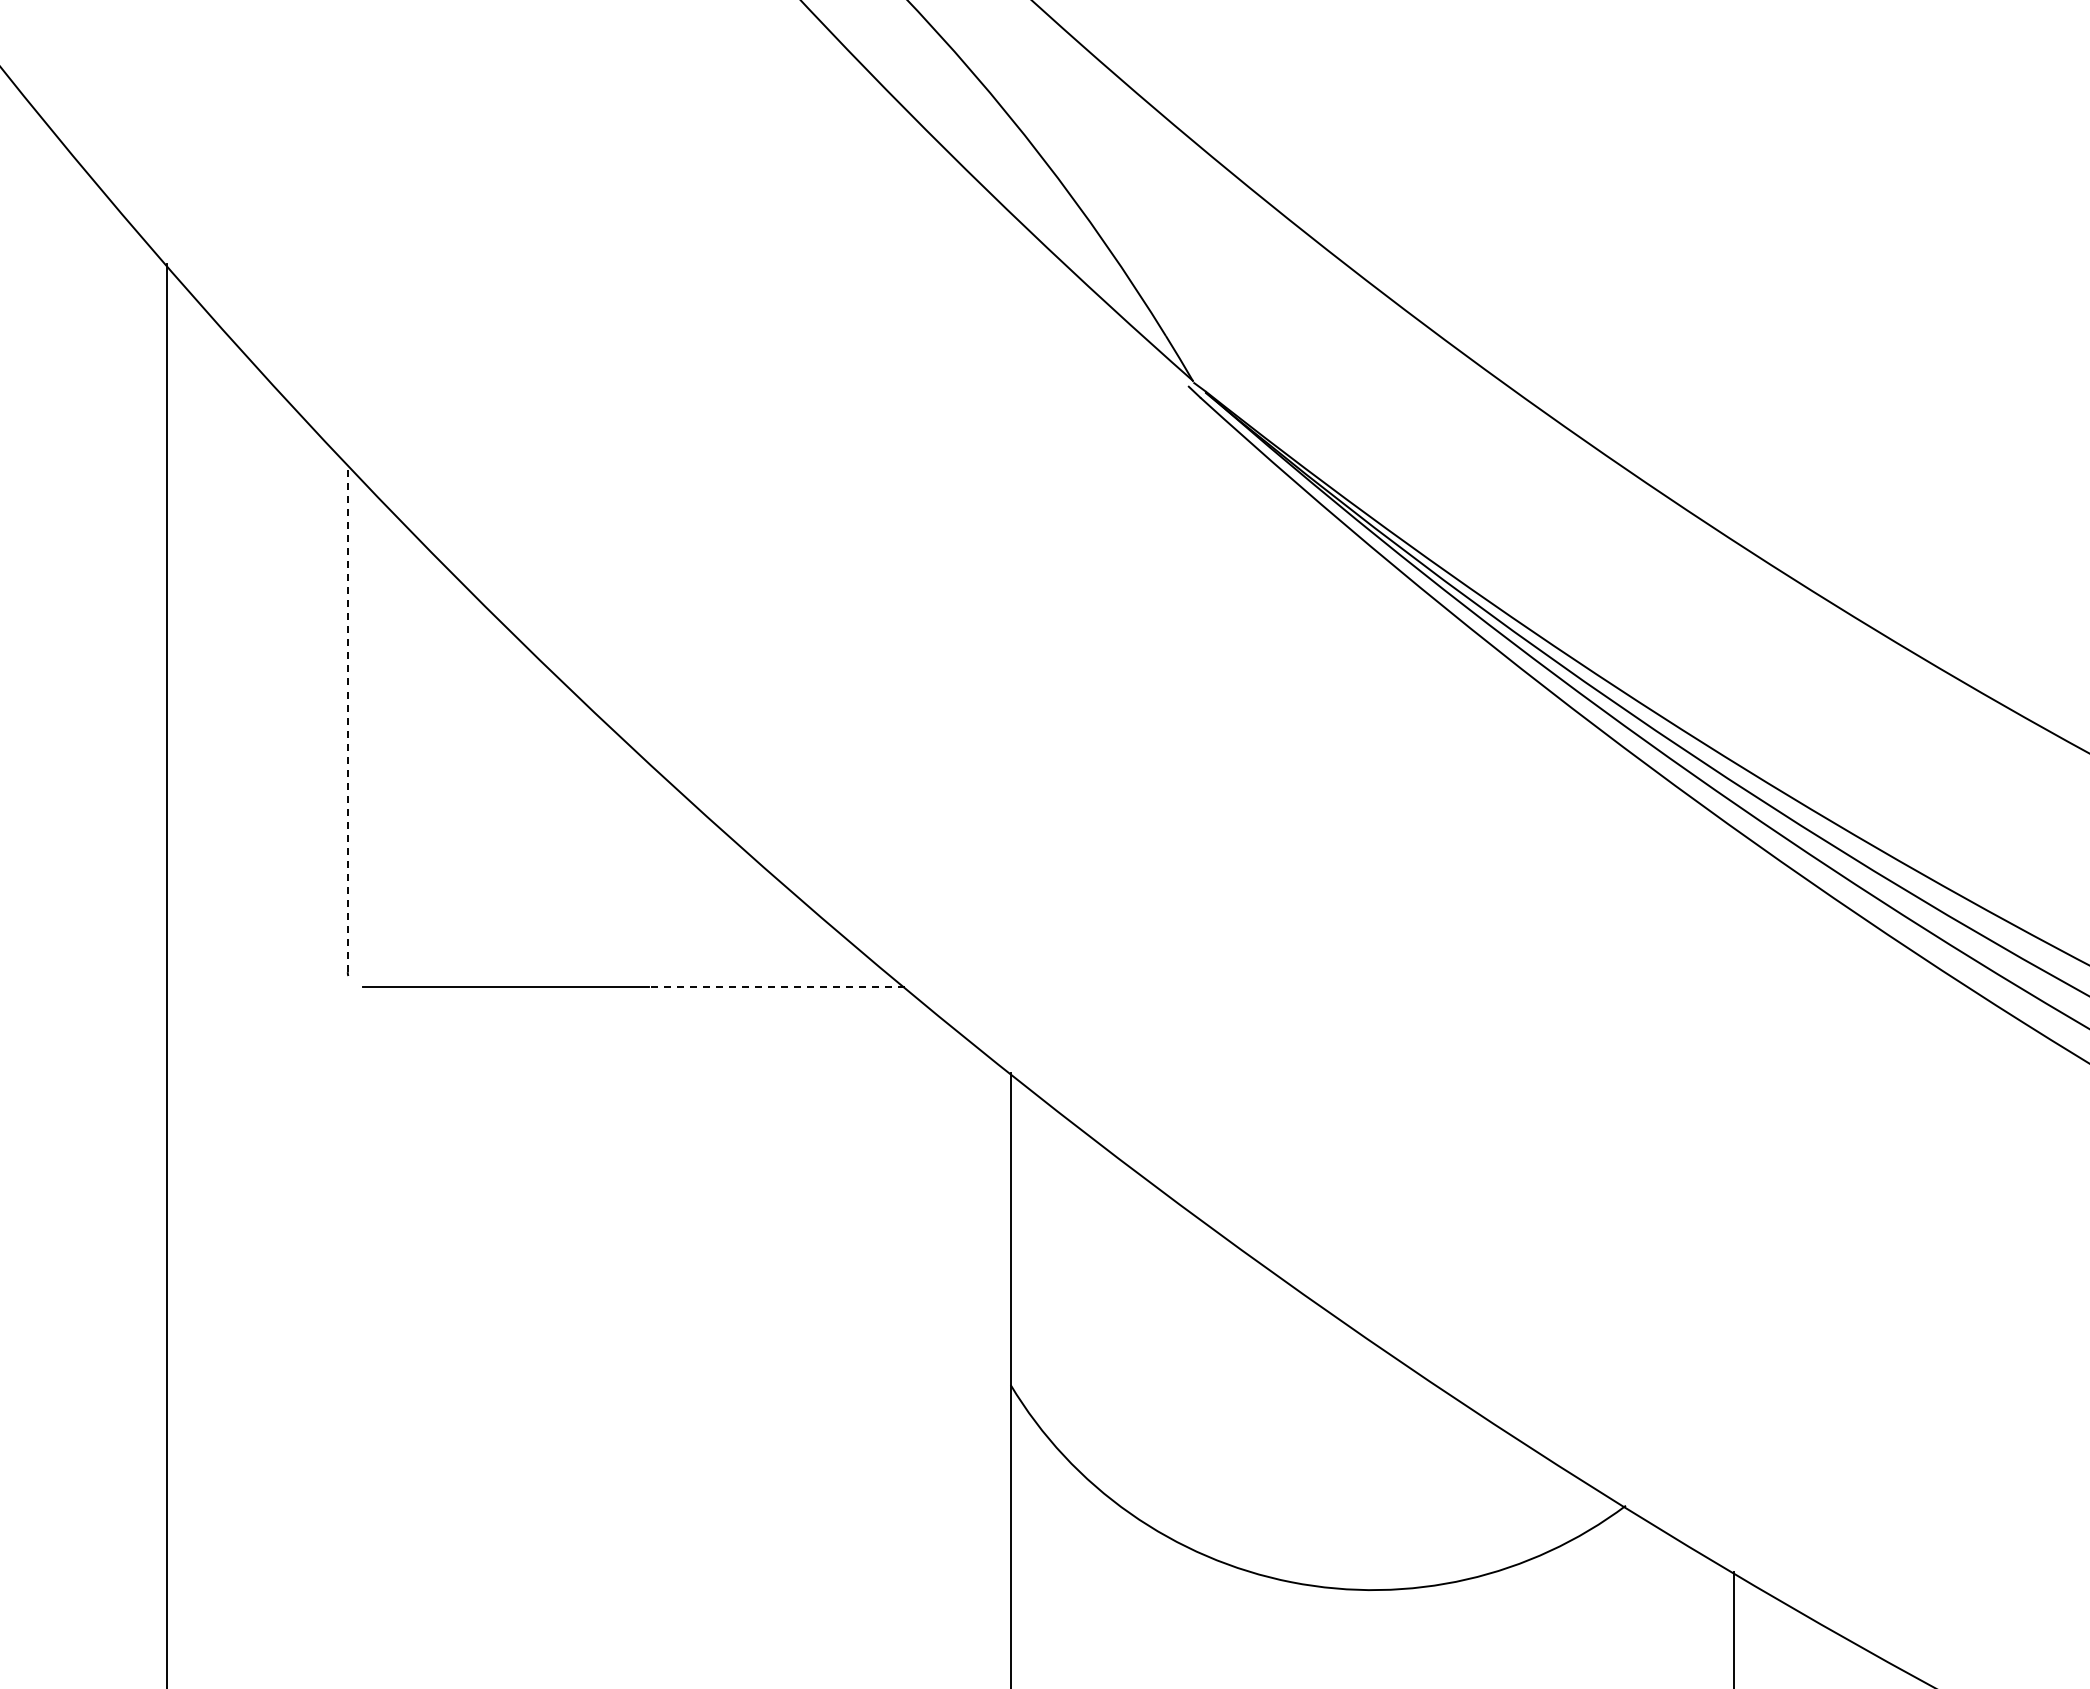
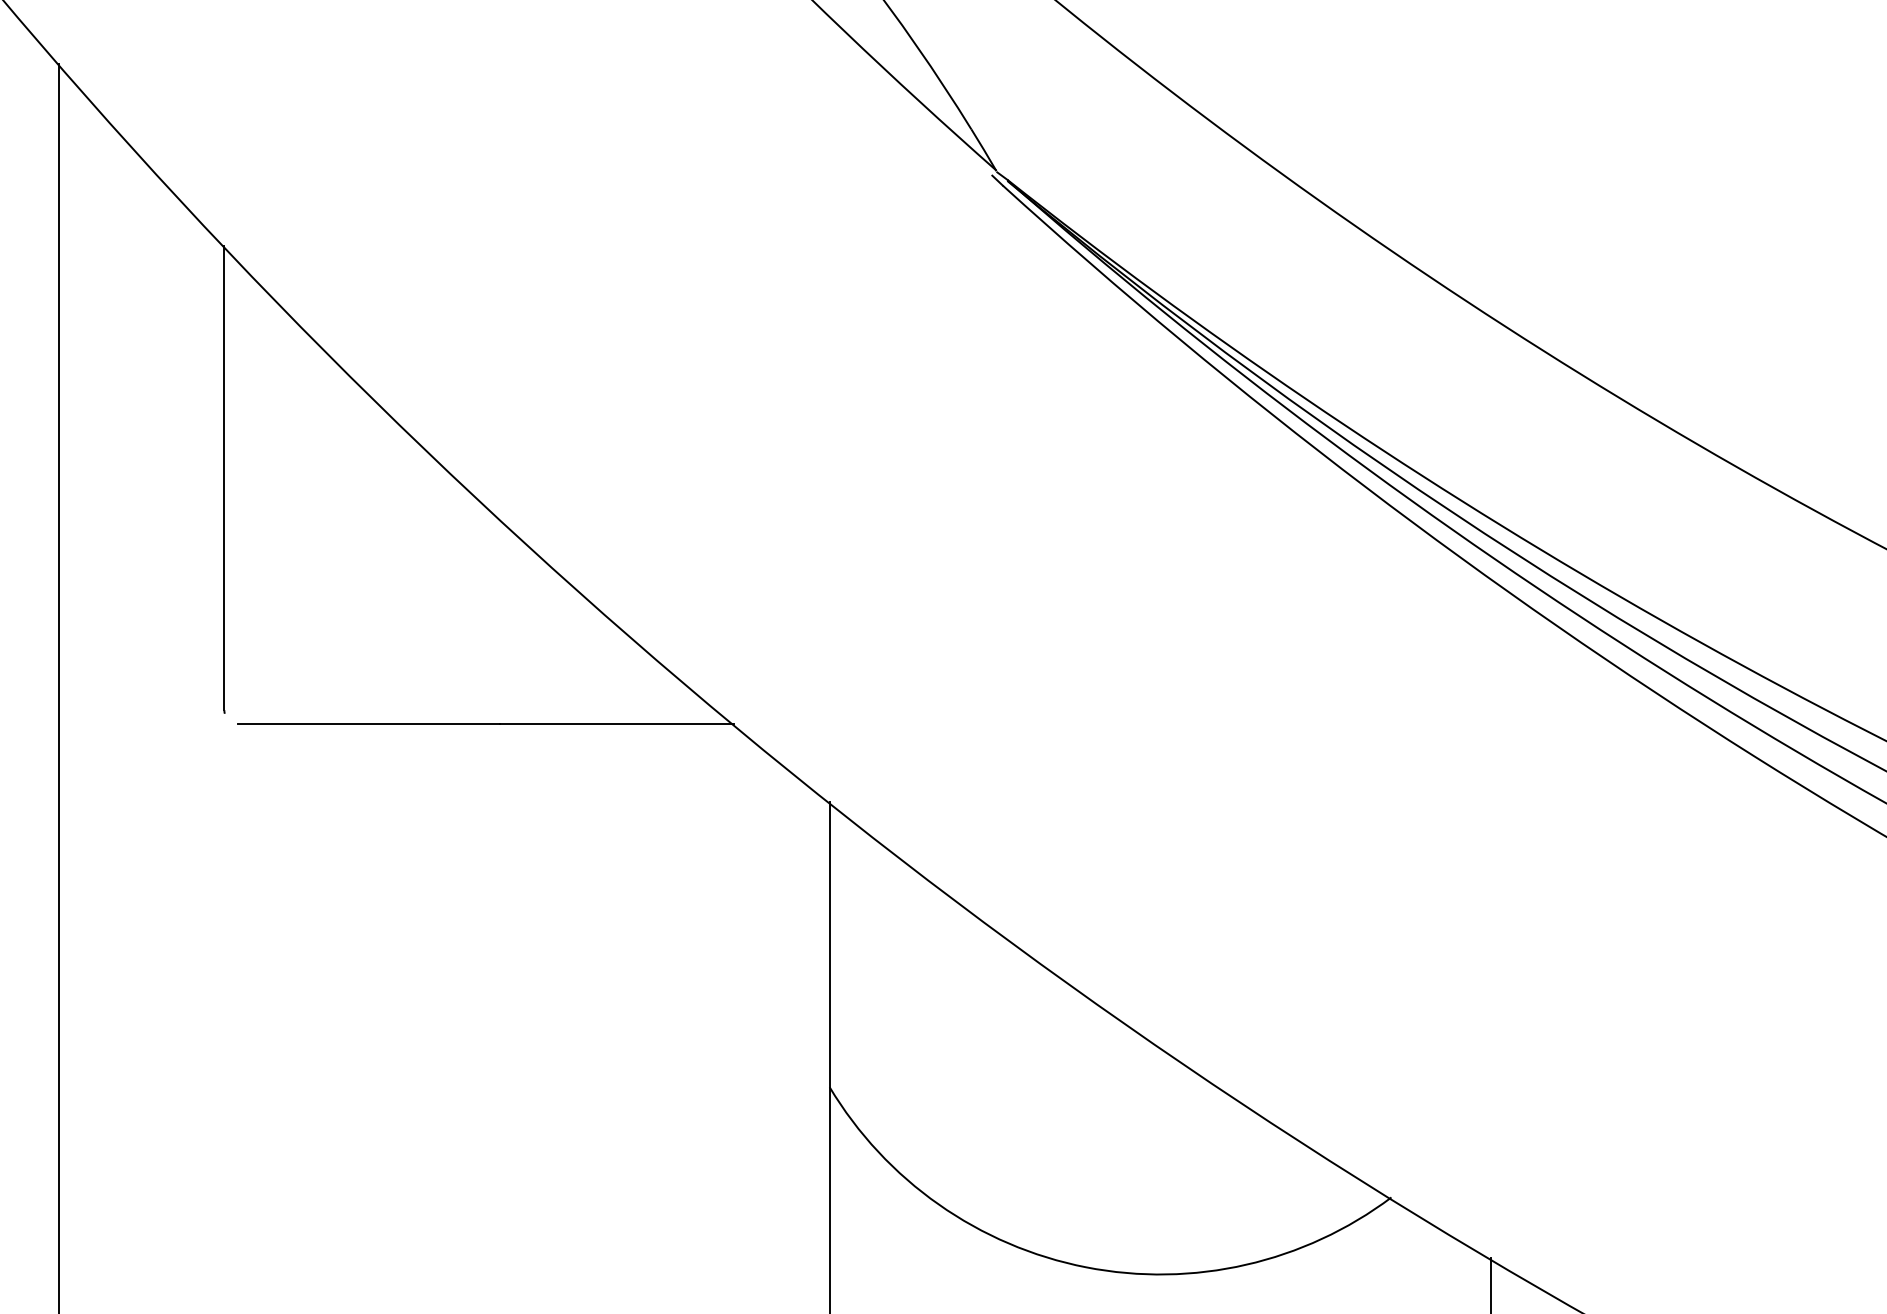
line: (347, 717) -> (224, 477), dashed -> solid
line: (776, 987) -> (615, 724), dashed -> solid

